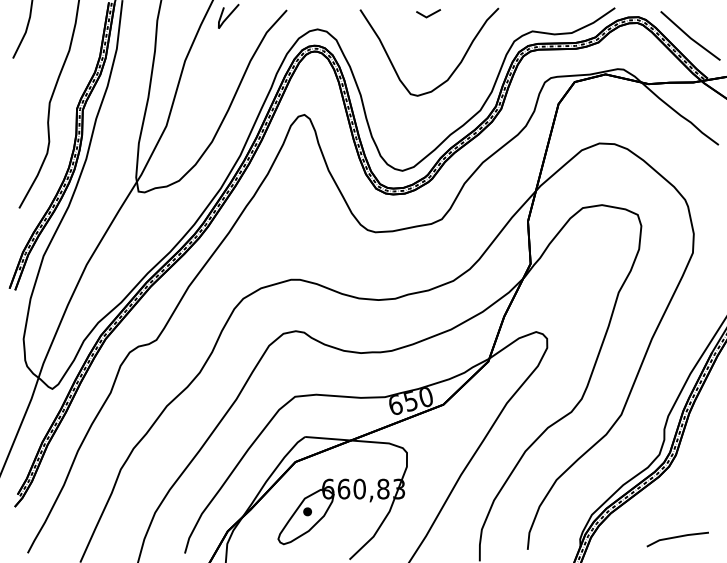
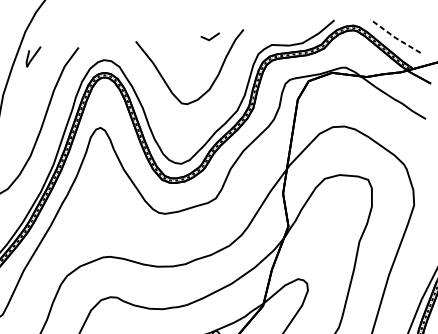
line: (429, 14) -> (211, 37), moved
line: (689, 37) -> (394, 37), solid -> dashed

